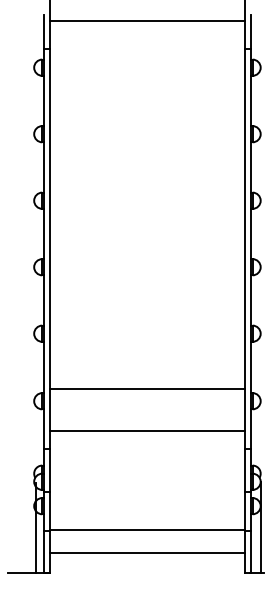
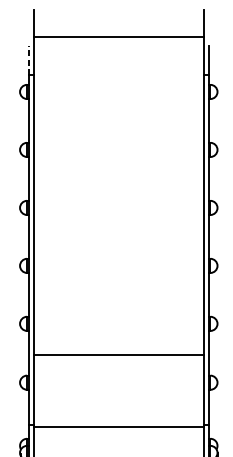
line: (147, 20) -> (118, 36), moved
line: (43, 31) -> (28, 60), solid -> dashed
line: (147, 389) -> (118, 355), moved
line: (147, 431) -> (118, 427), moved

